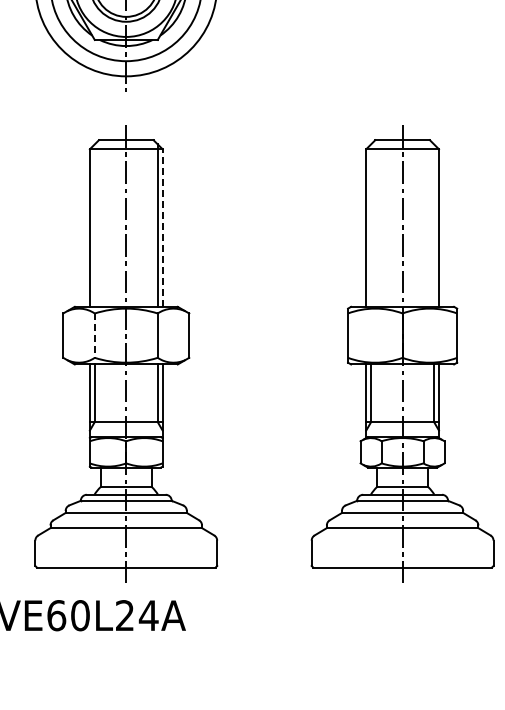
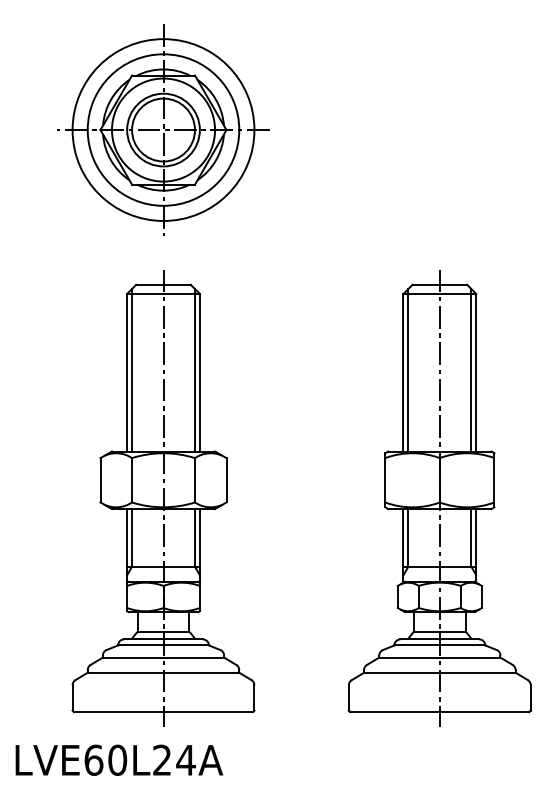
line: (95, 224) -> (132, 369), added
line: (371, 224) -> (408, 369), added
line: (434, 224) -> (471, 369), added
line: (162, 227) -> (199, 372), dashed -> solid
line: (95, 335) -> (132, 480), dashed -> solid

